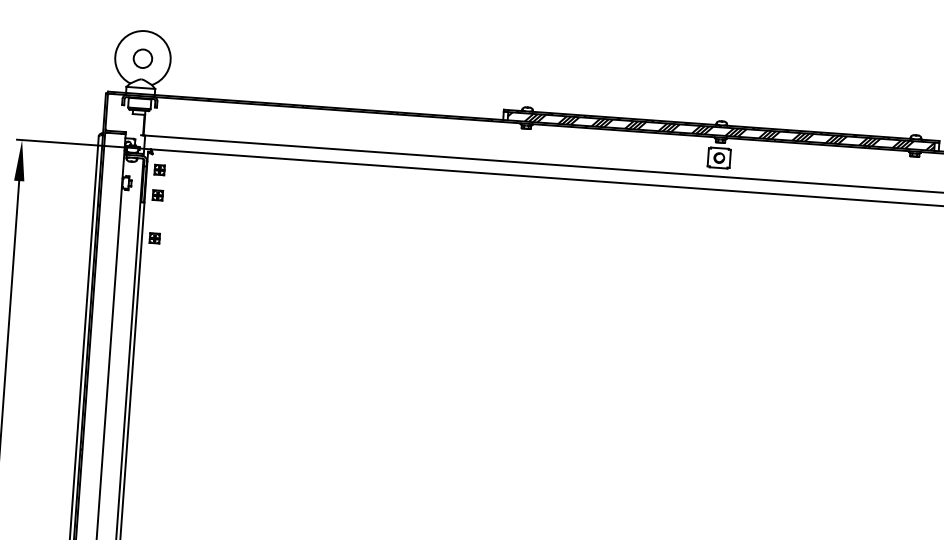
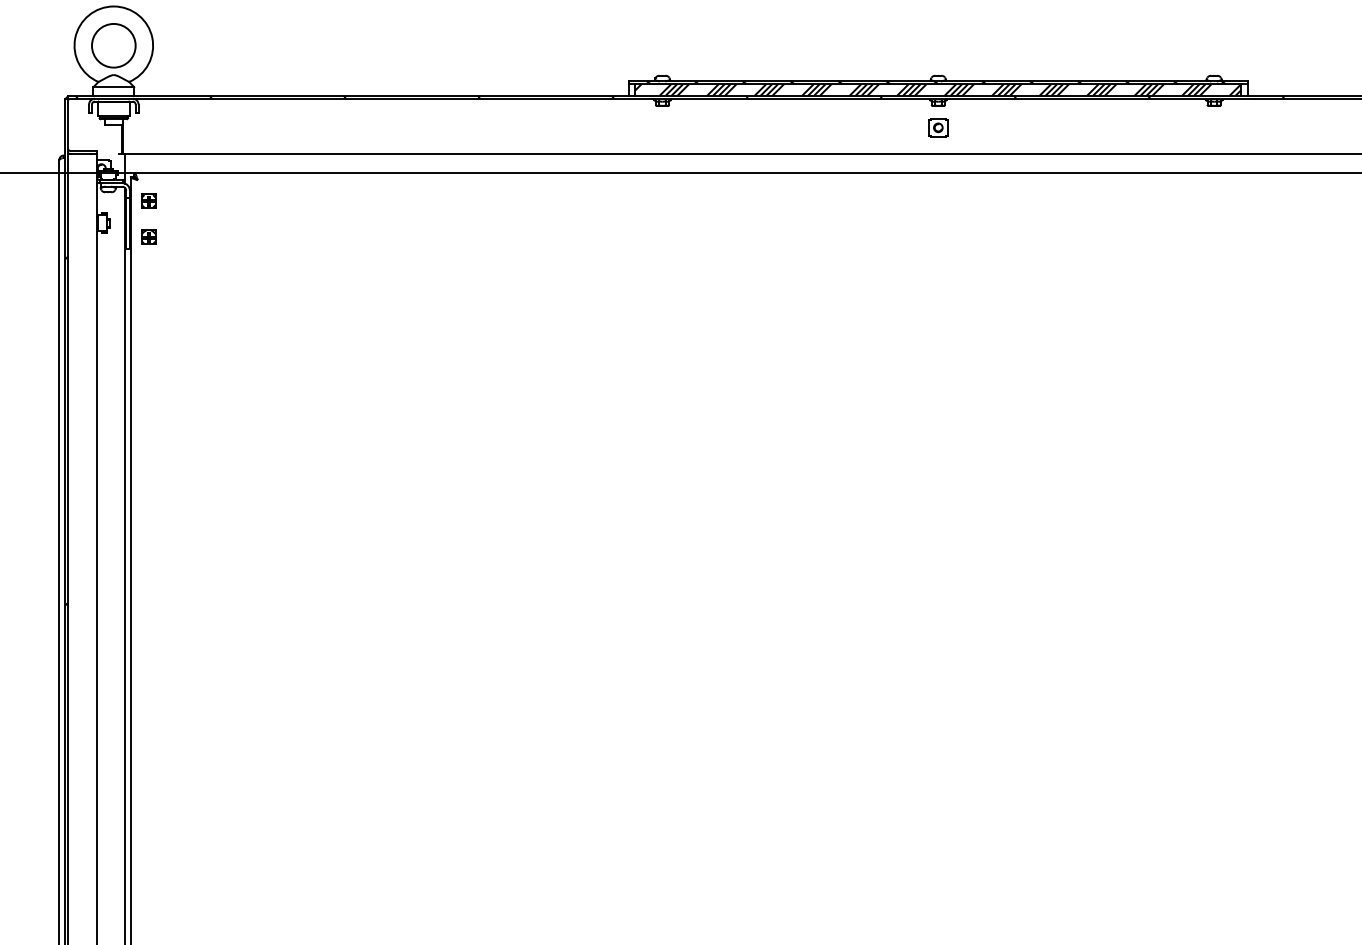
circle: (142, 58) -> (113, 45), size x1.67
part: (719, 157) -> (938, 127), size x0.62
part: (154, 237) -> (148, 297), removed

